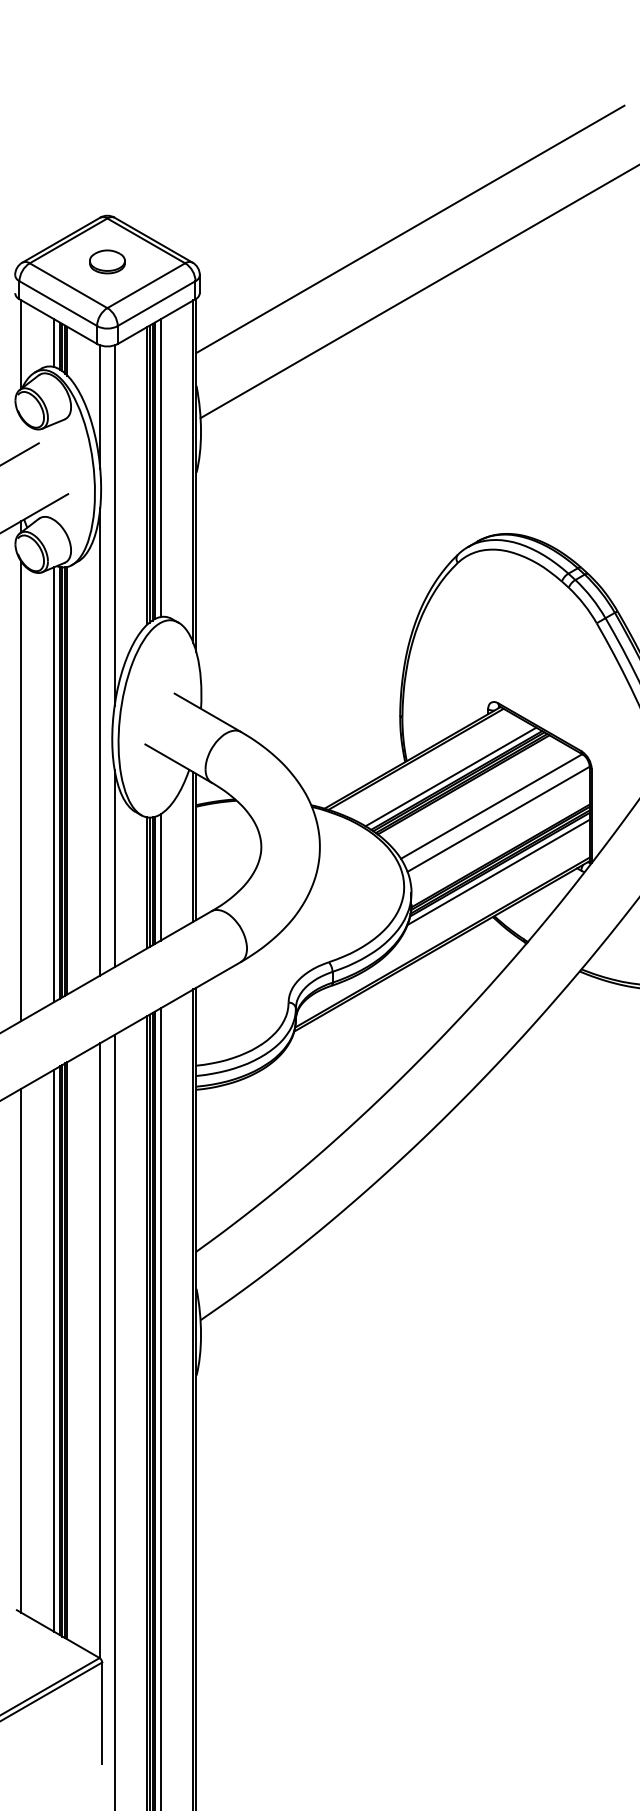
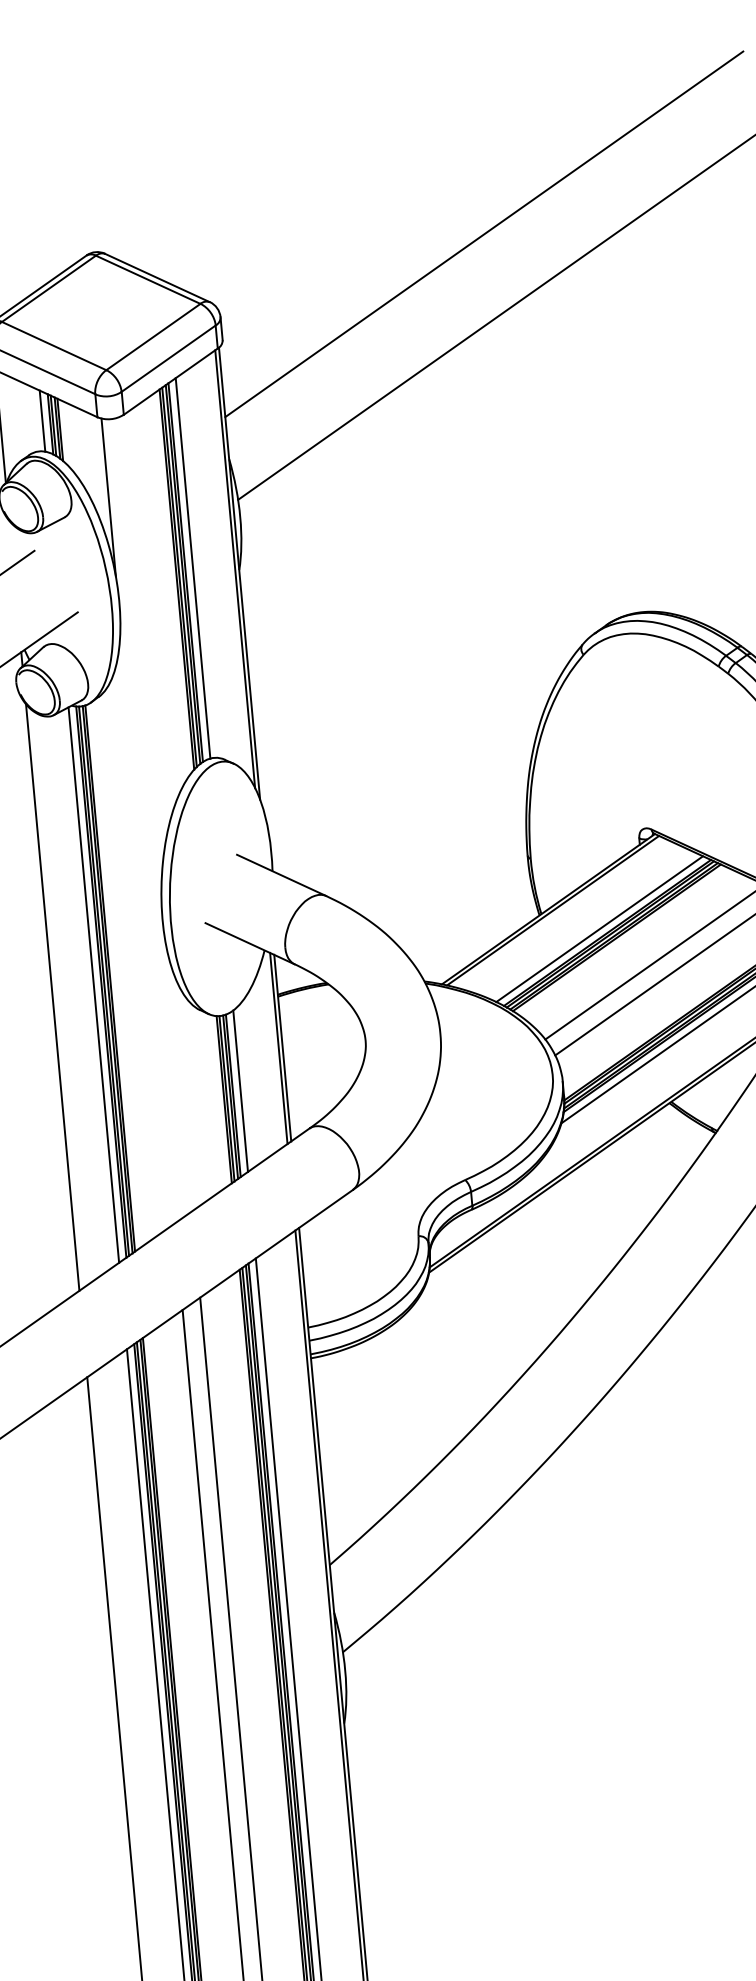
part: (107, 261) -> (101, 310), removed
line: (114, 525) -> (140, 647), removed
line: (100, 741) -> (147, 924), removed
line: (114, 868) -> (180, 1085), removed

